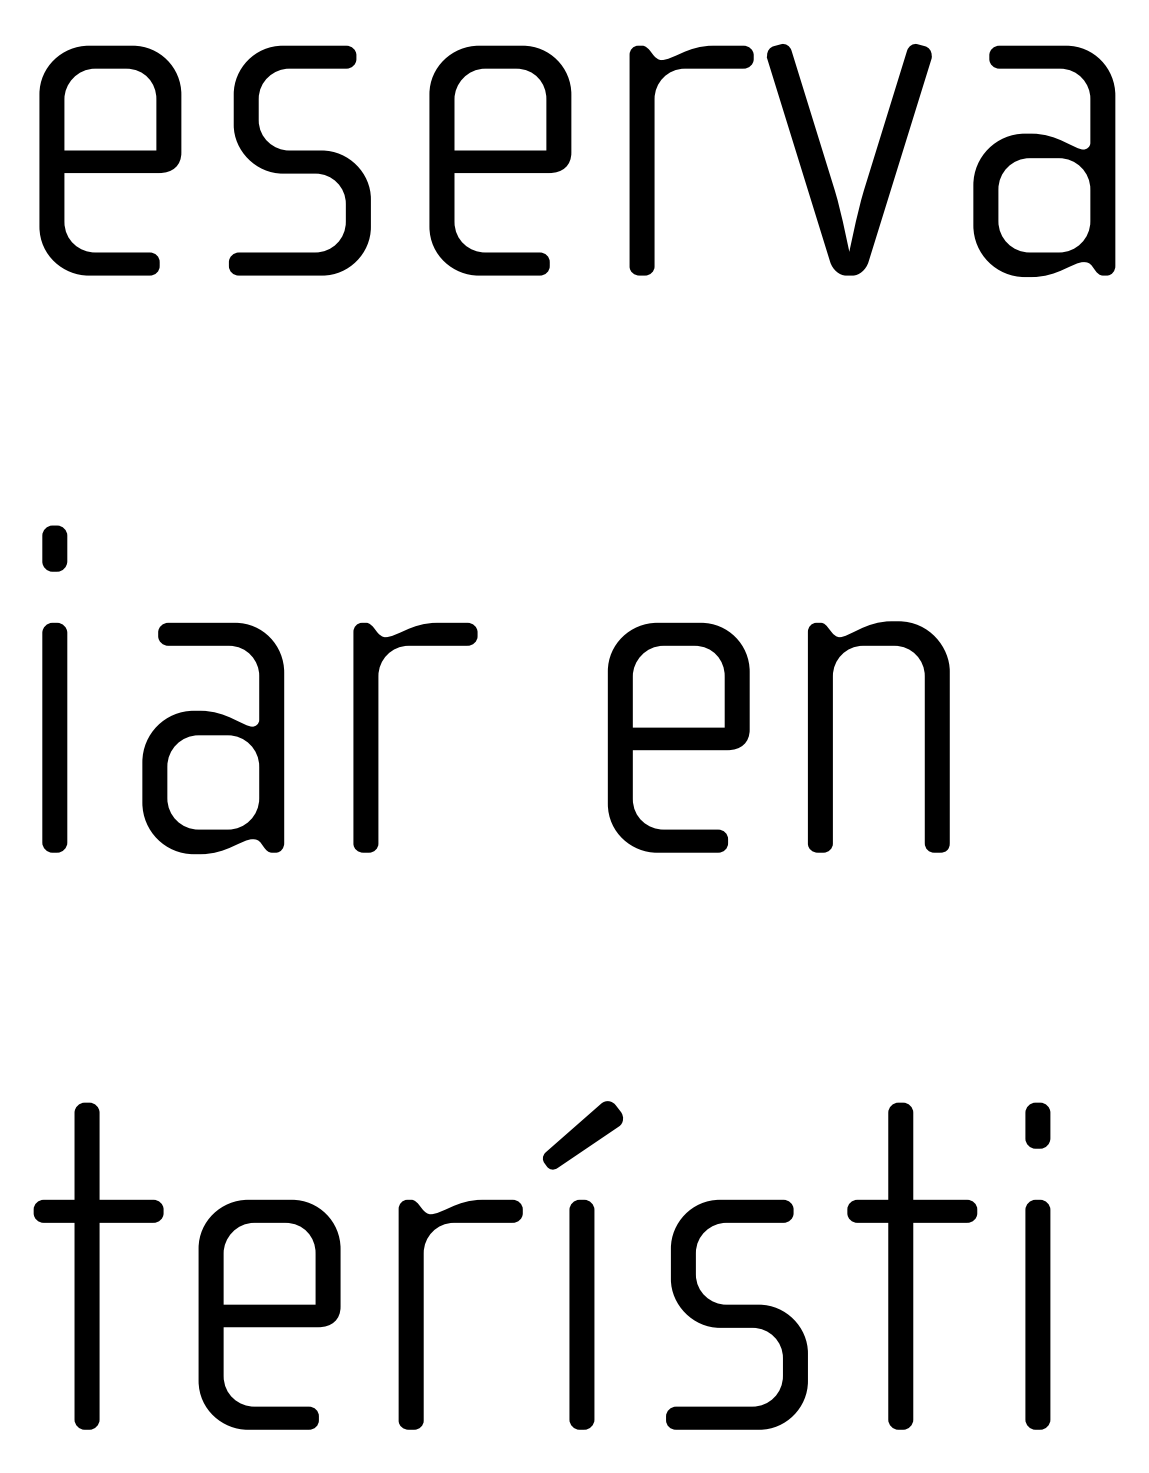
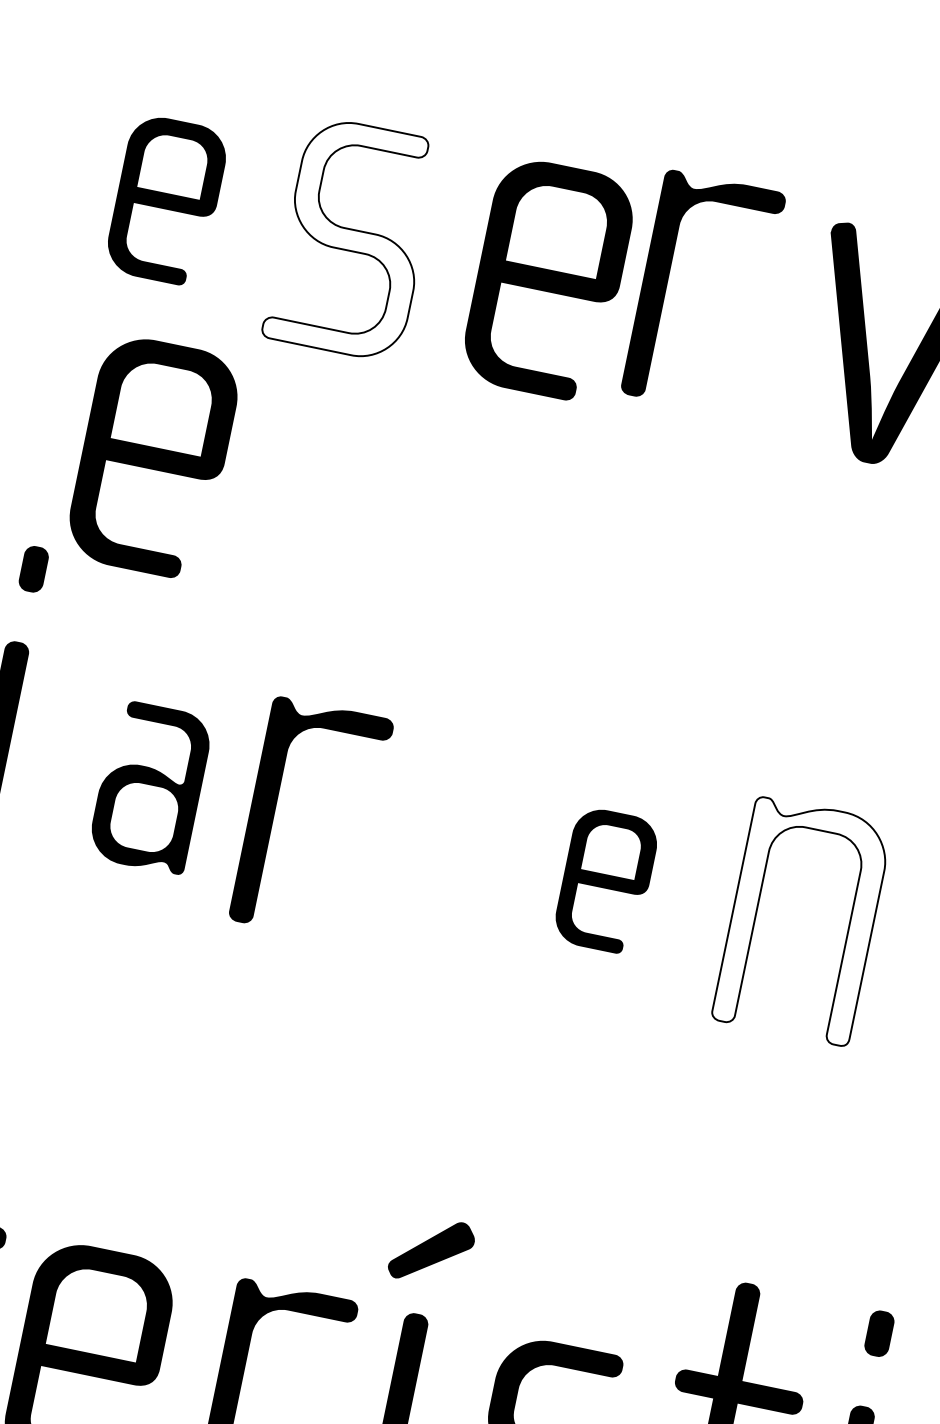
part: (110, 160) -> (167, 200), size x0.7
fill: (299, 160) -> (352, 238), removed
part: (654, 160) -> (667, 285), moved
part: (149, 414) -> (153, 457), added
fill: (878, 736) -> (802, 920), removed
part: (378, 737) -> (275, 812), moved
part: (678, 737) -> (606, 880), size x0.6
part: (213, 738) -> (150, 787), size x0.7

